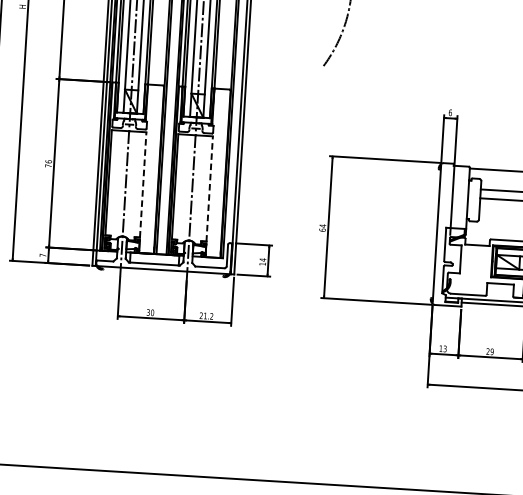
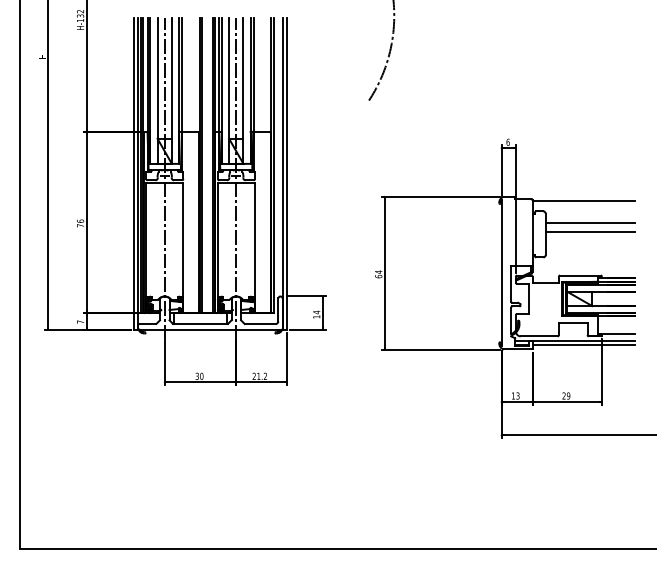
line: (143, 184) -> (183, 239), dashed -> solid
line: (209, 188) -> (254, 239), dashed -> solid

